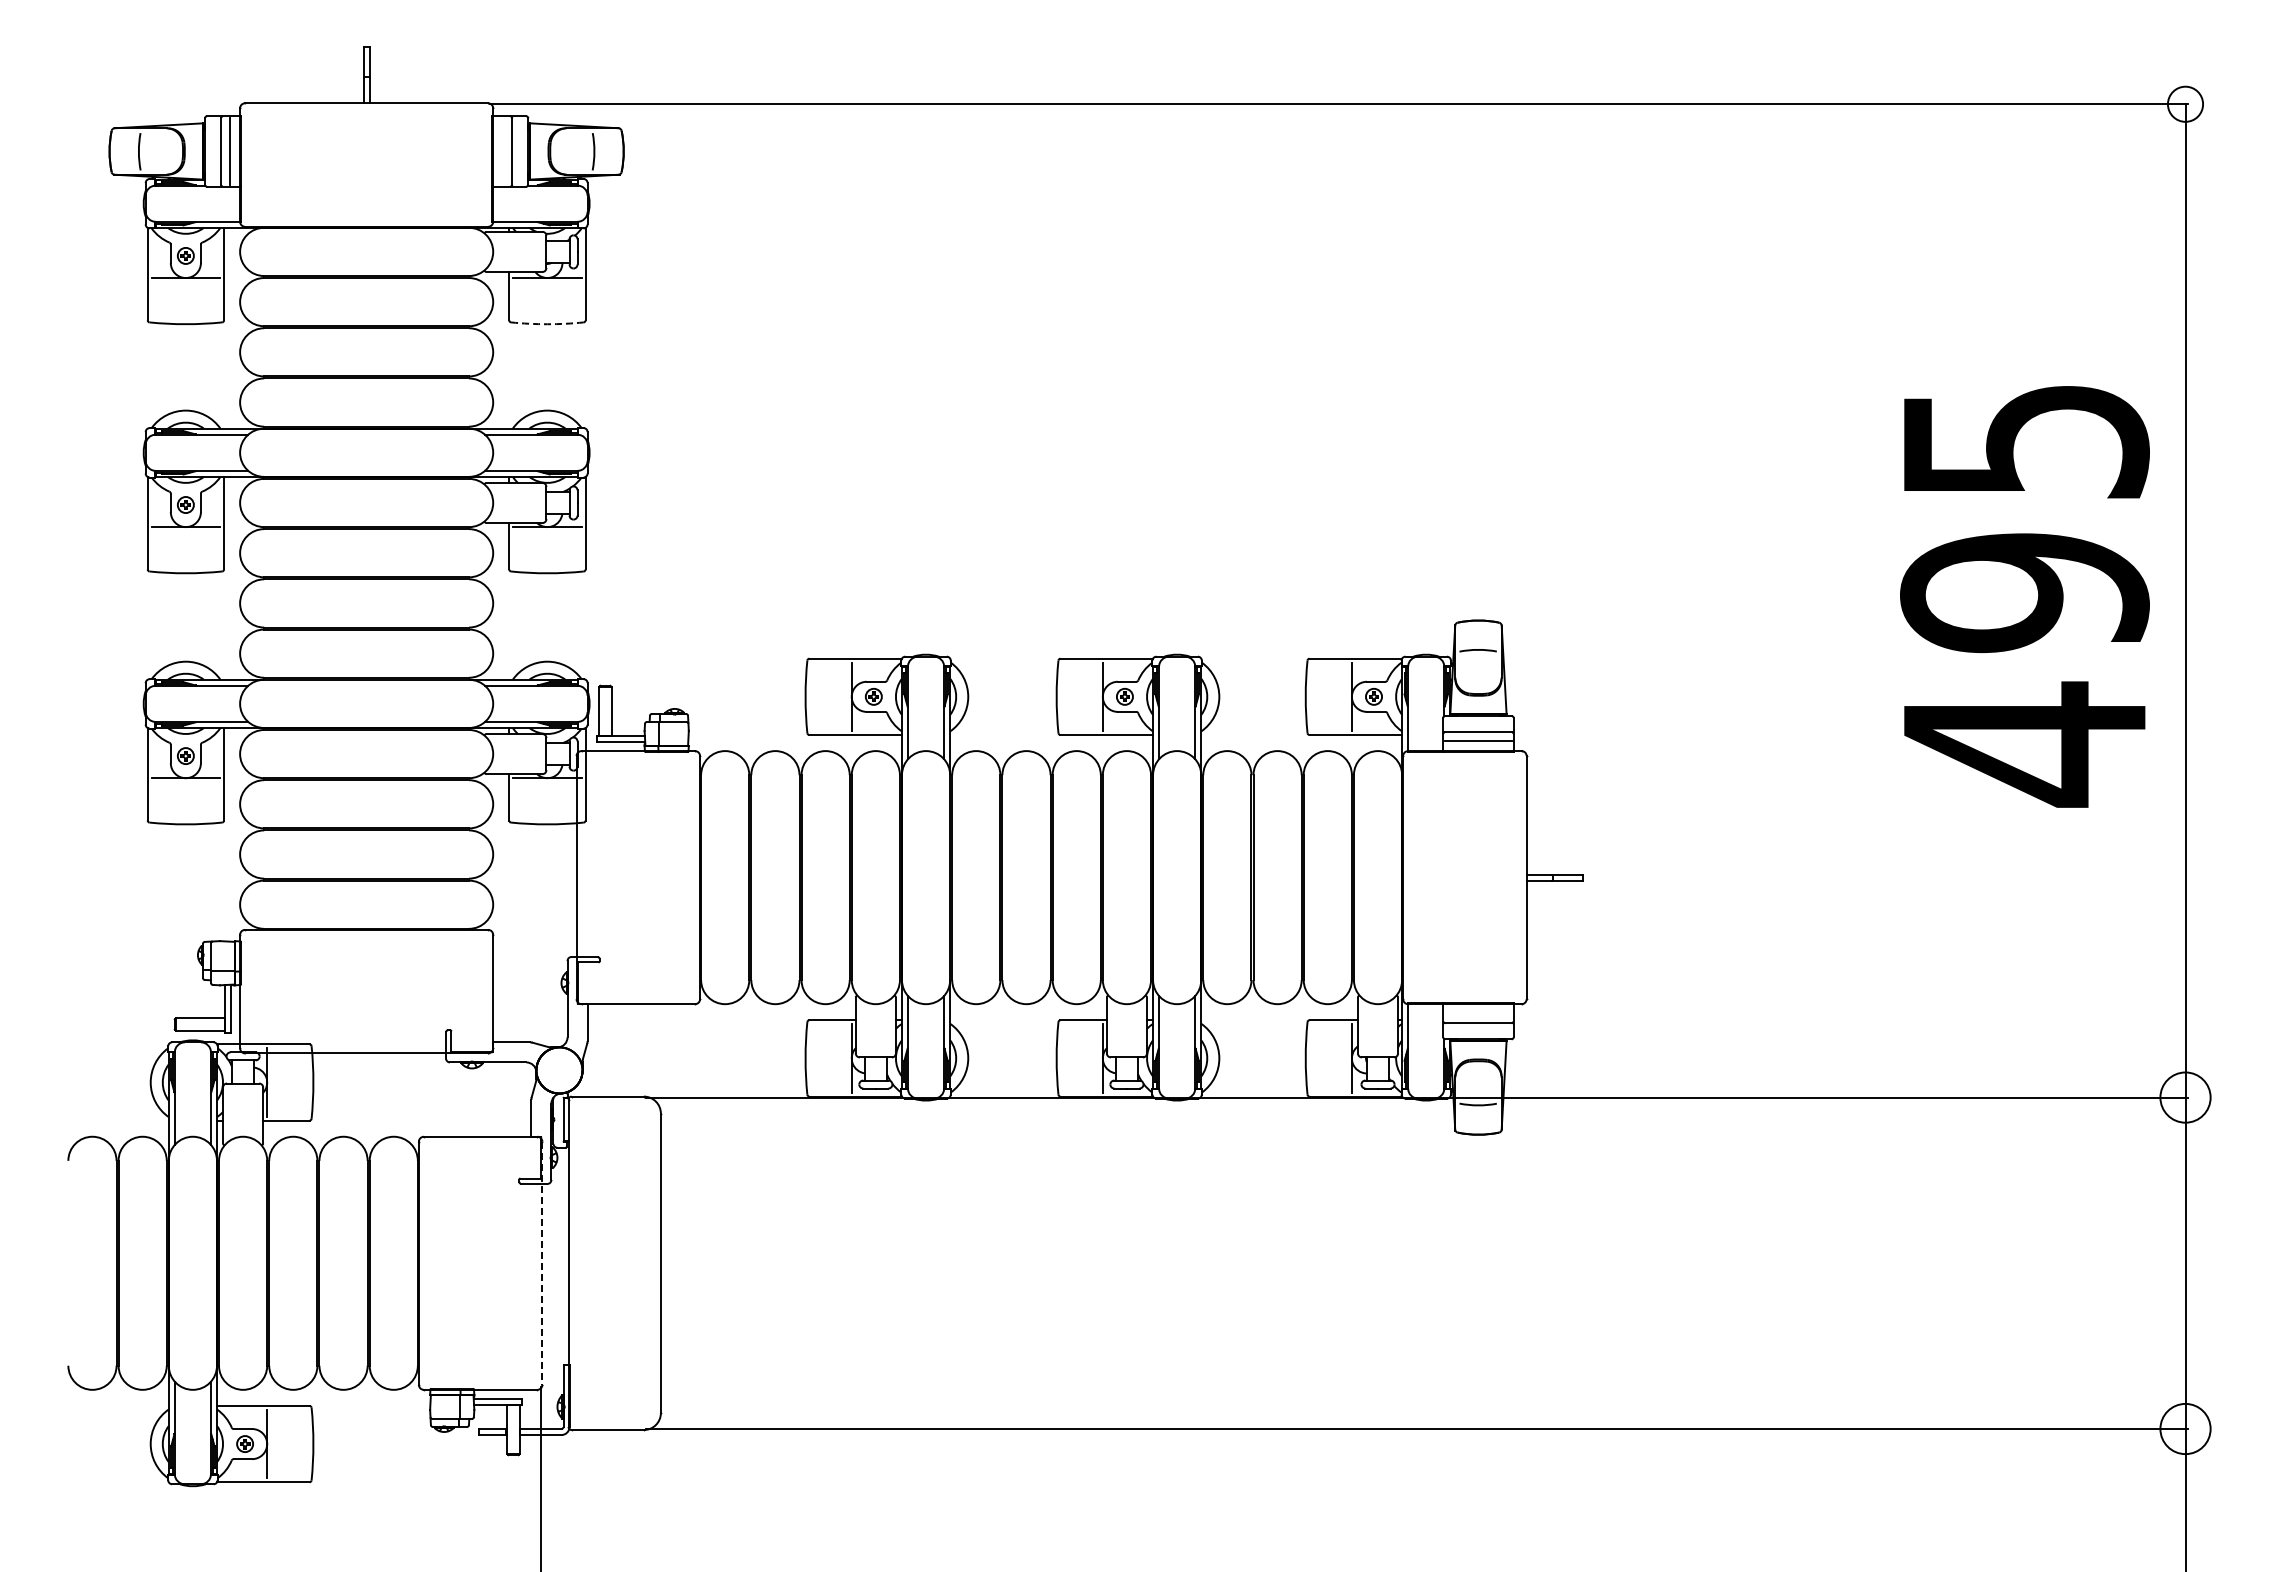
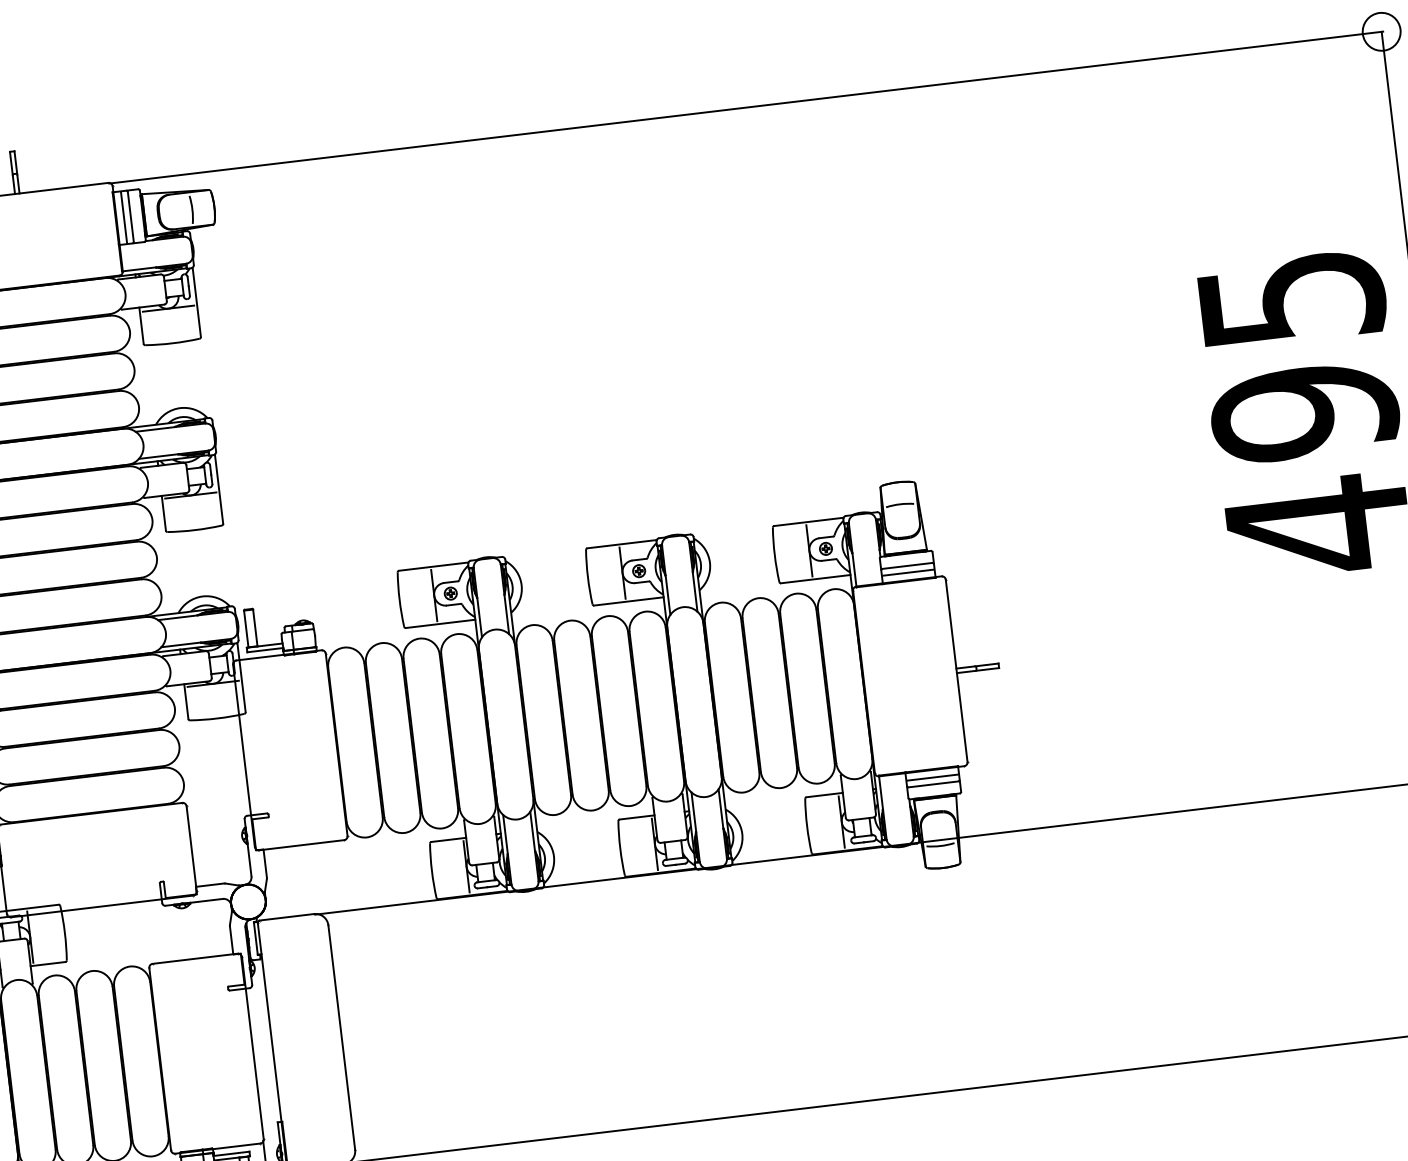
circle: (2185, 104) -> (1381, 32), size x1.43
line: (503, 151) -> (124, 217), added
arc: (547, 324) -> (172, 343), dashed -> solid
line: (1478, 1014) -> (932, 777), added
line: (542, 1263) -> (252, 1048), dashed -> solid

